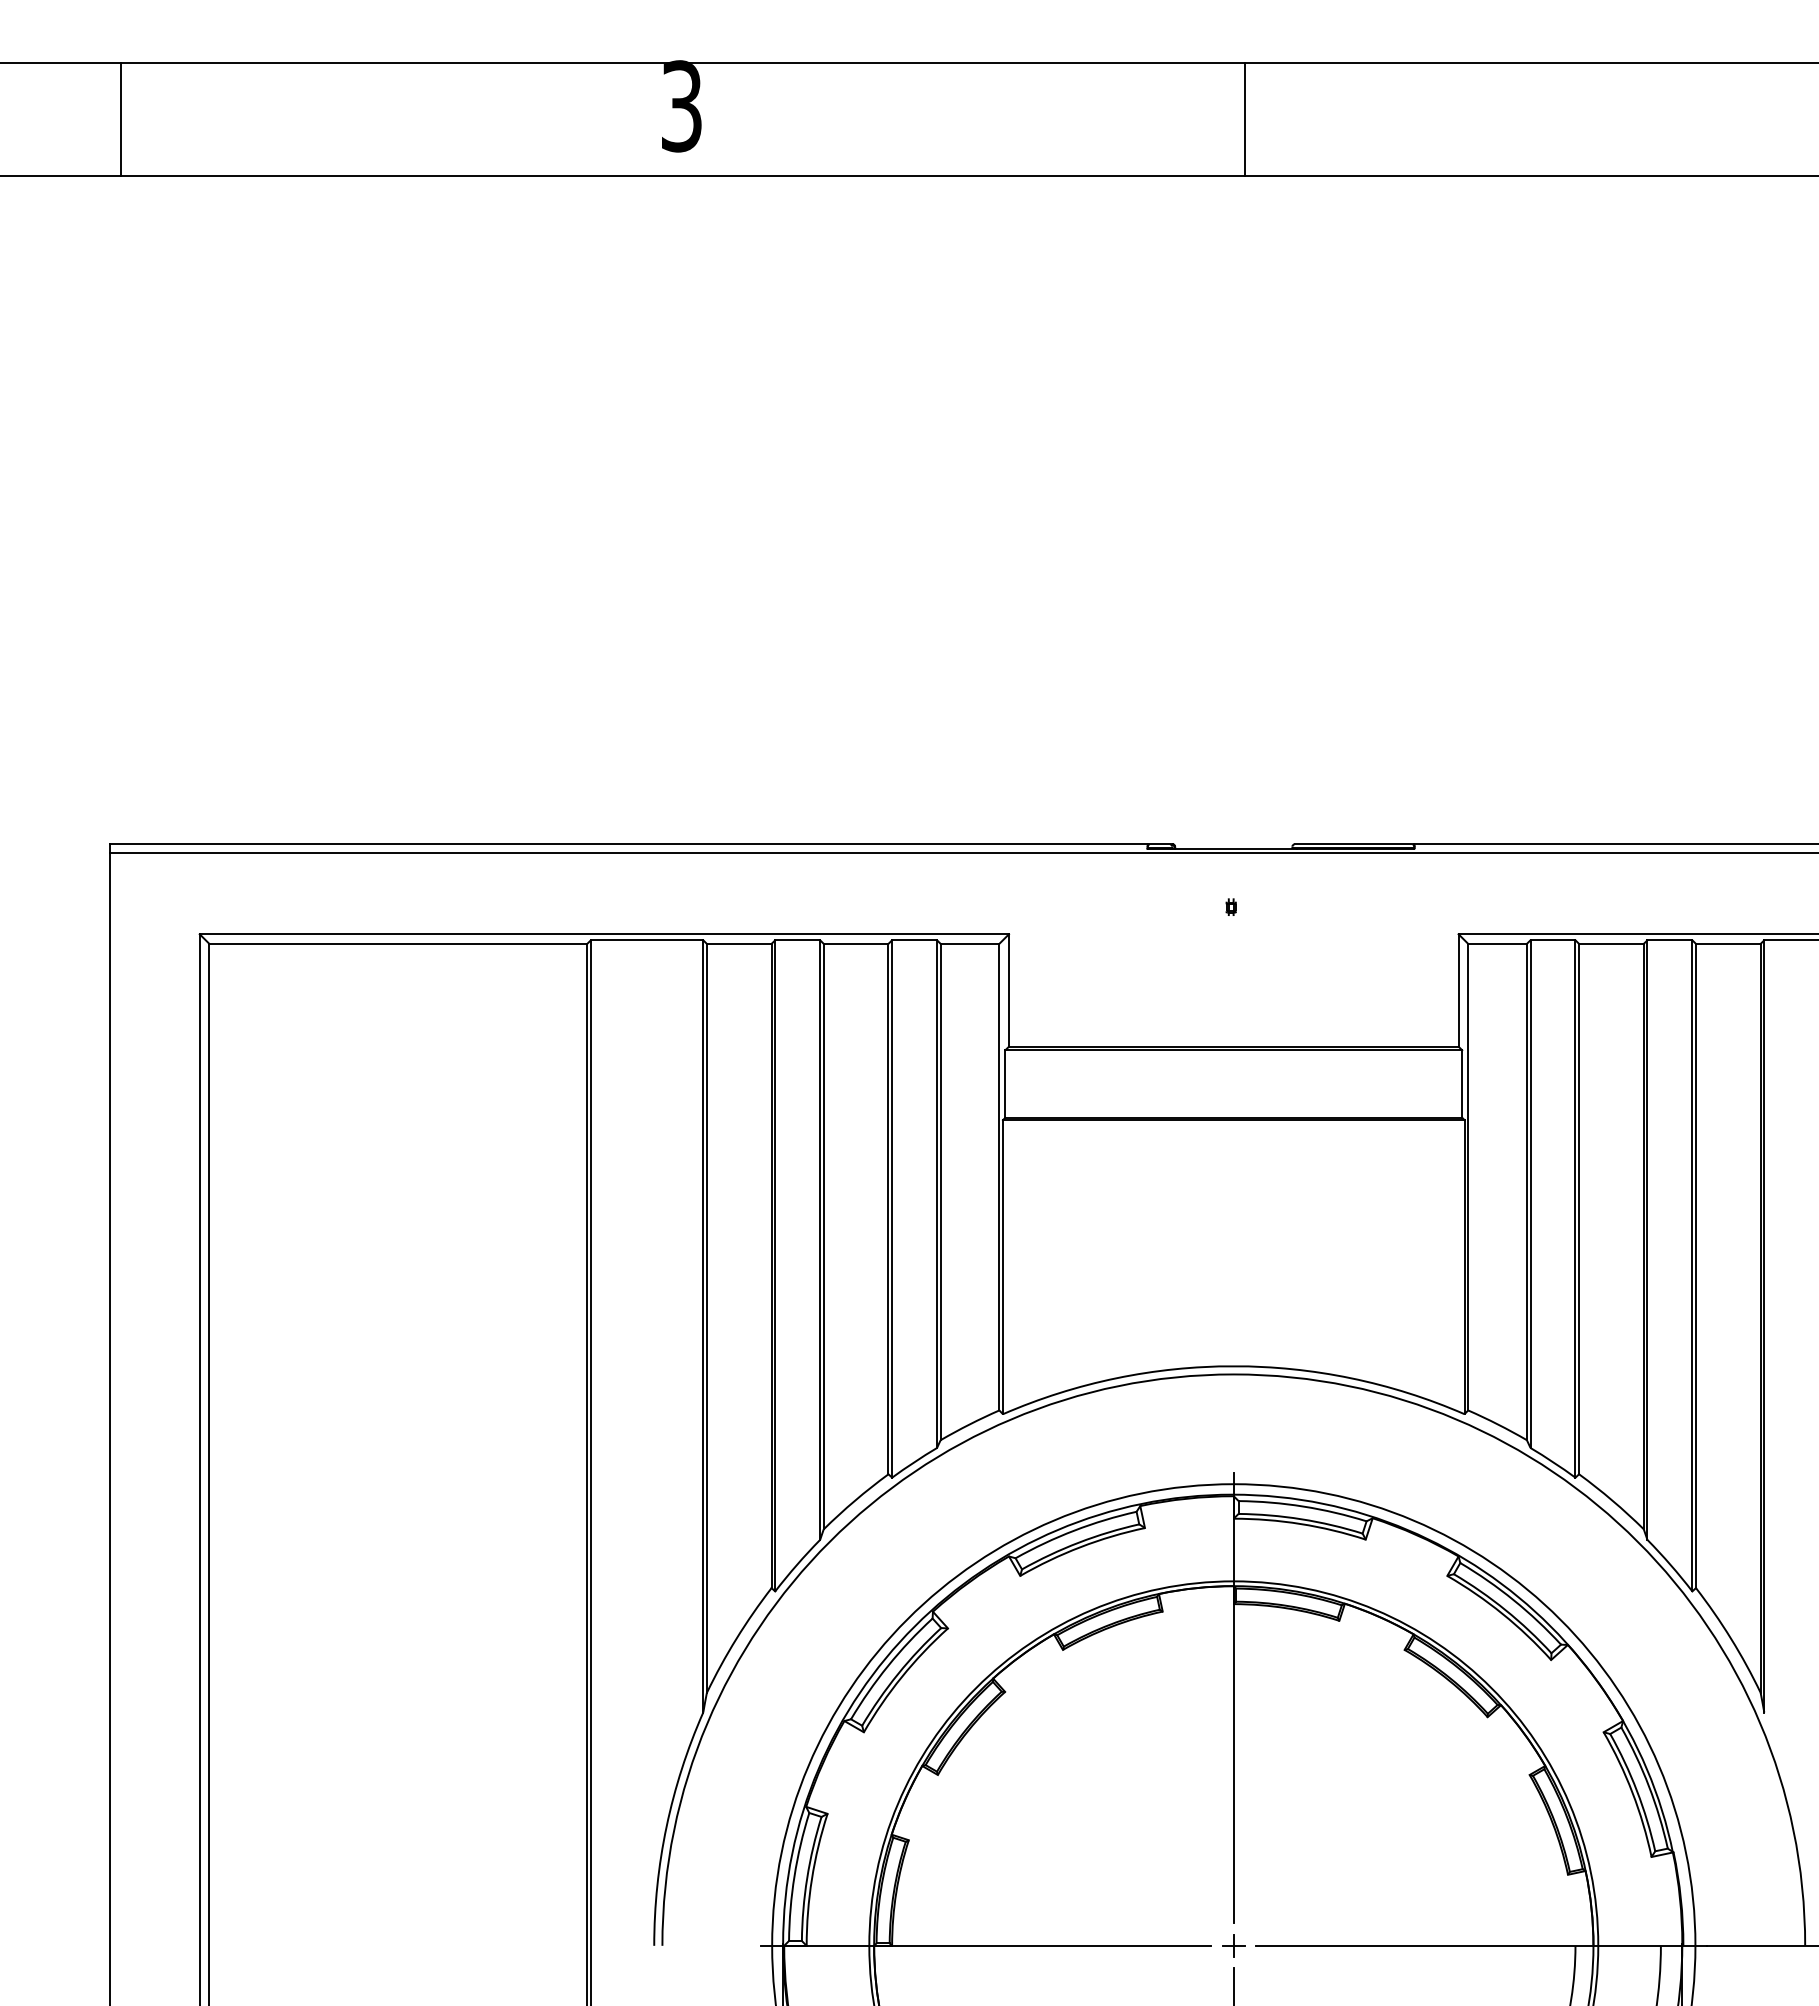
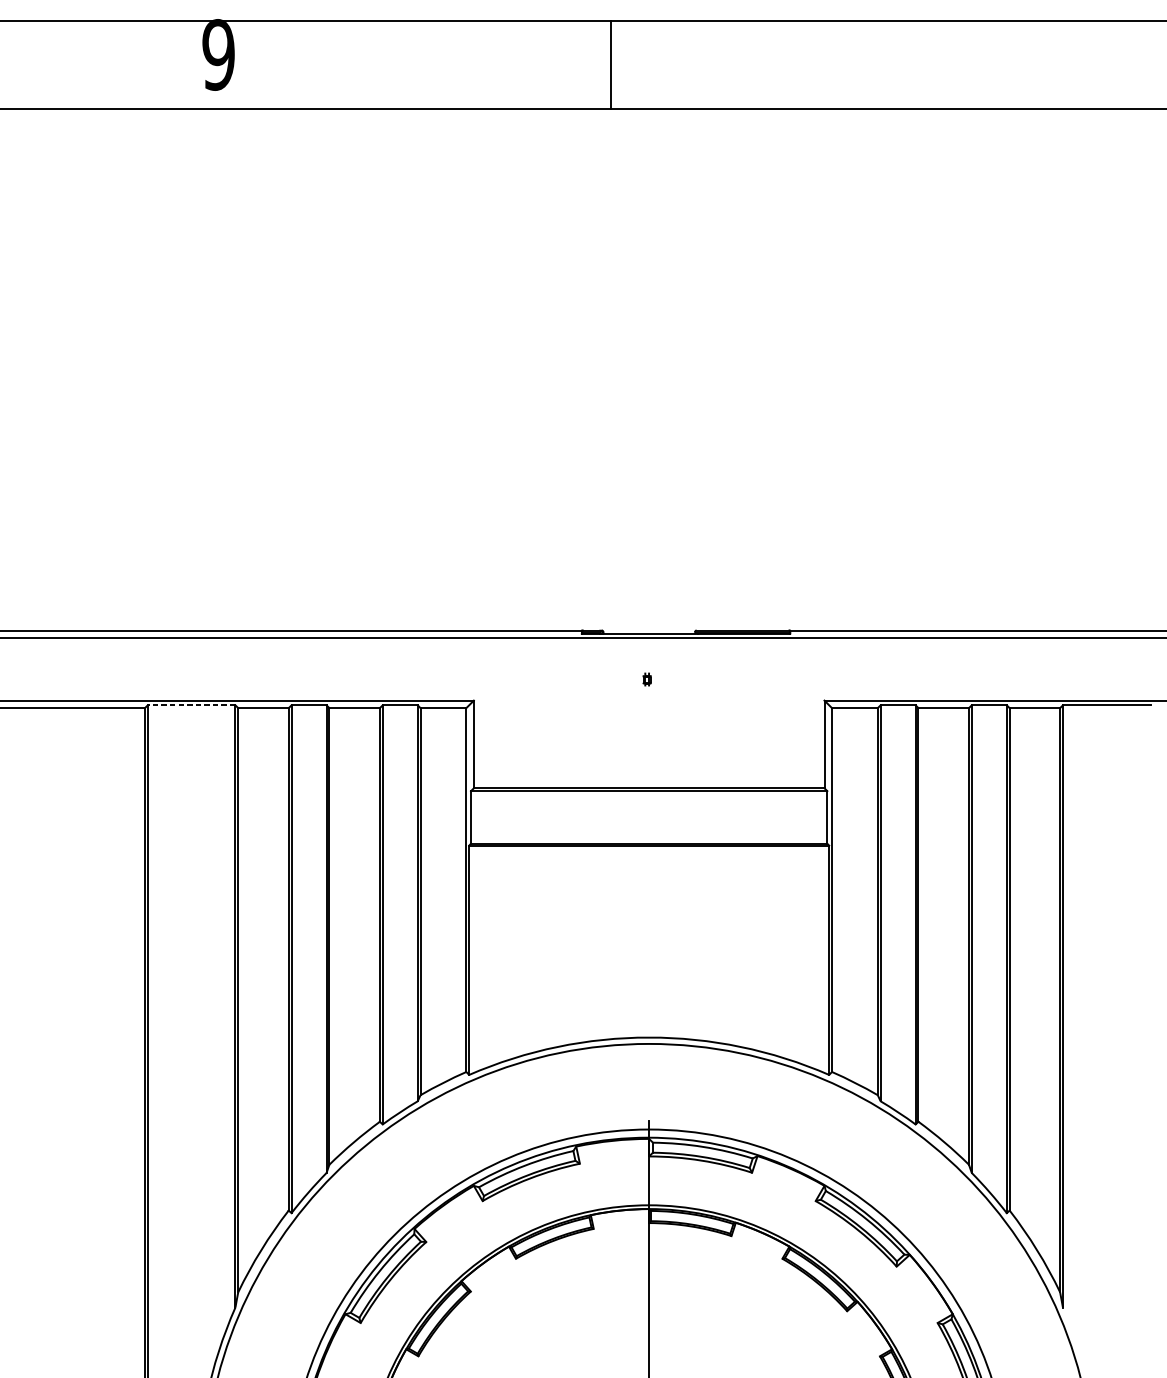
text: (681, 106) -> (218, 55), 3 -> 9
line: (1244, 119) -> (610, 65), moved
line: (646, 940) -> (191, 705), solid -> dashed

